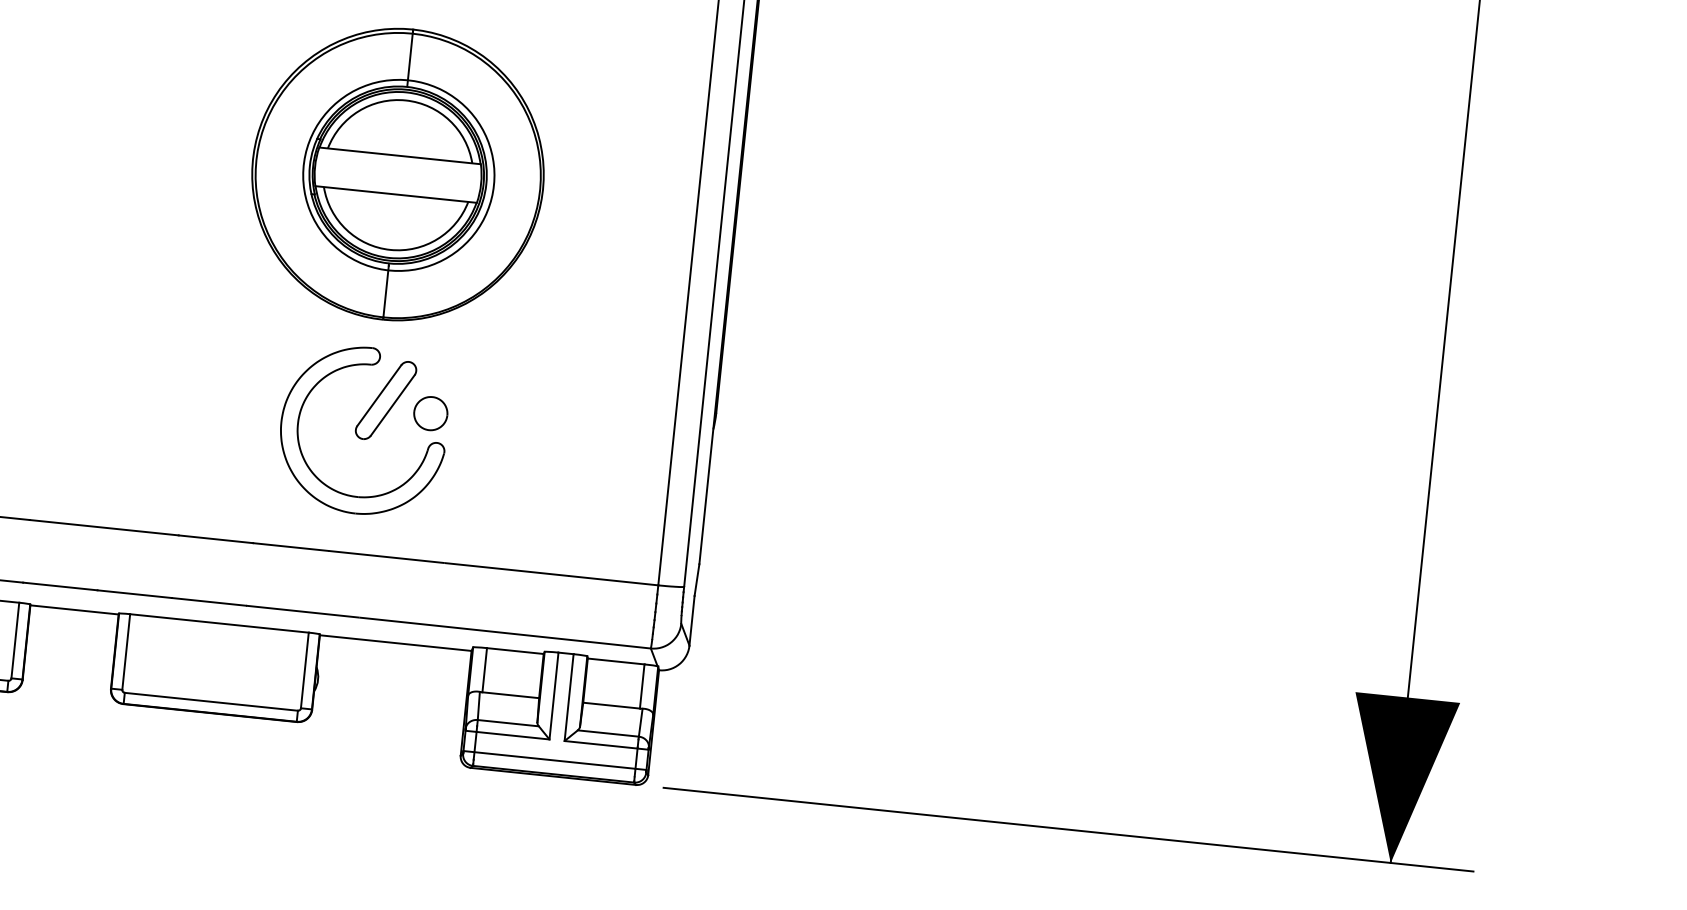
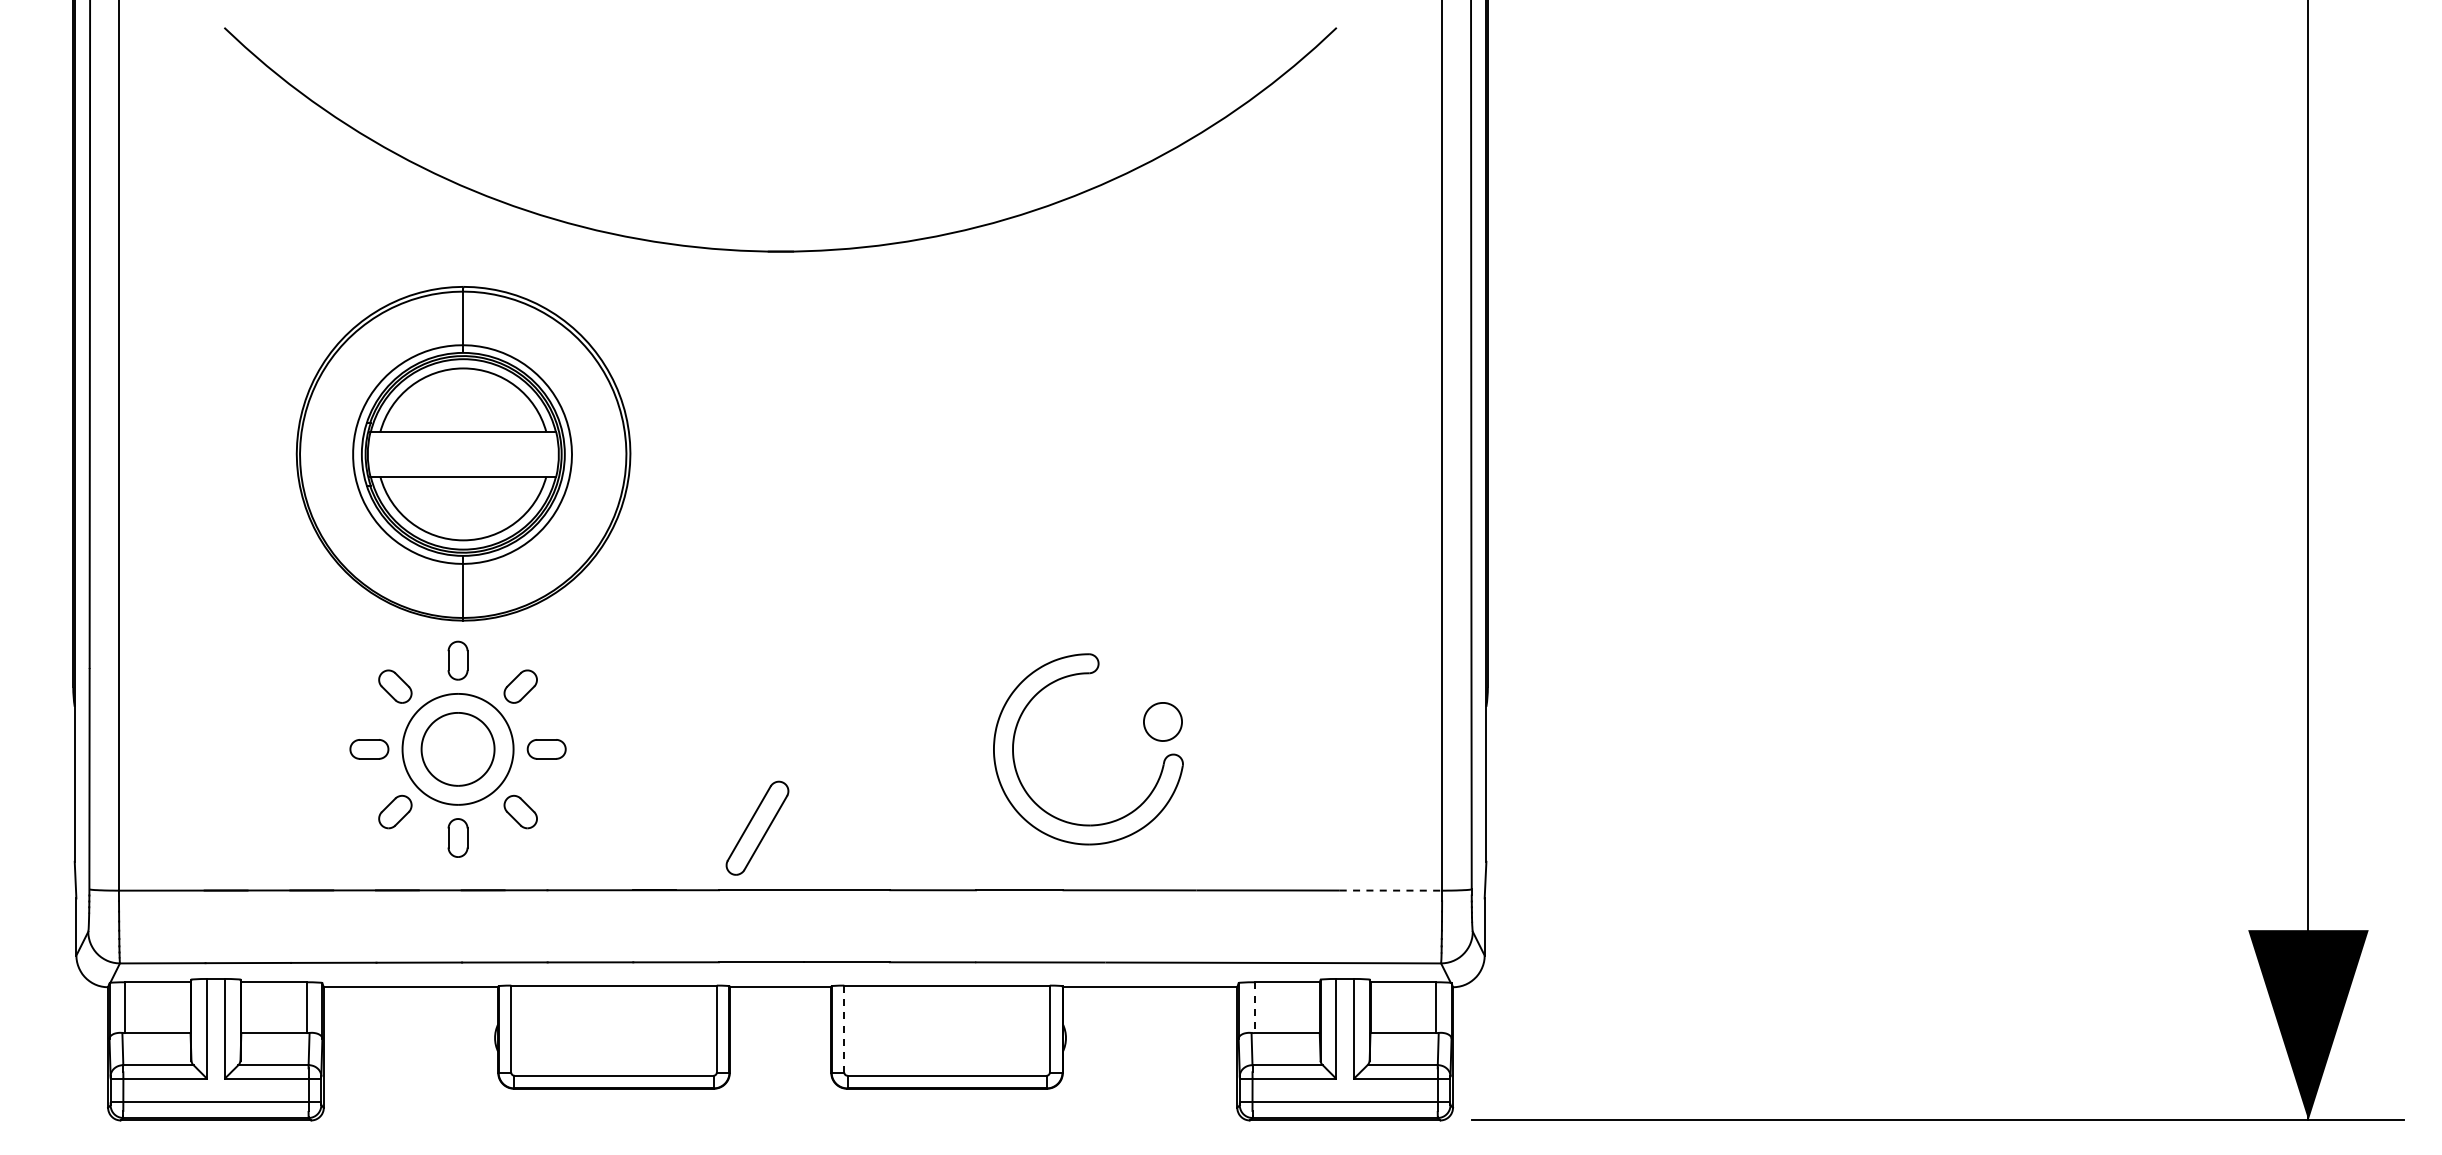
part: (398, 174) -> (1097, 453), removed
part: (386, 399) -> (757, 827), moved
line: (614, 580) -> (1391, 890), solid -> dashed
line: (126, 652) -> (844, 1029), solid -> dashed
line: (484, 670) -> (1254, 1008), solid -> dashed

